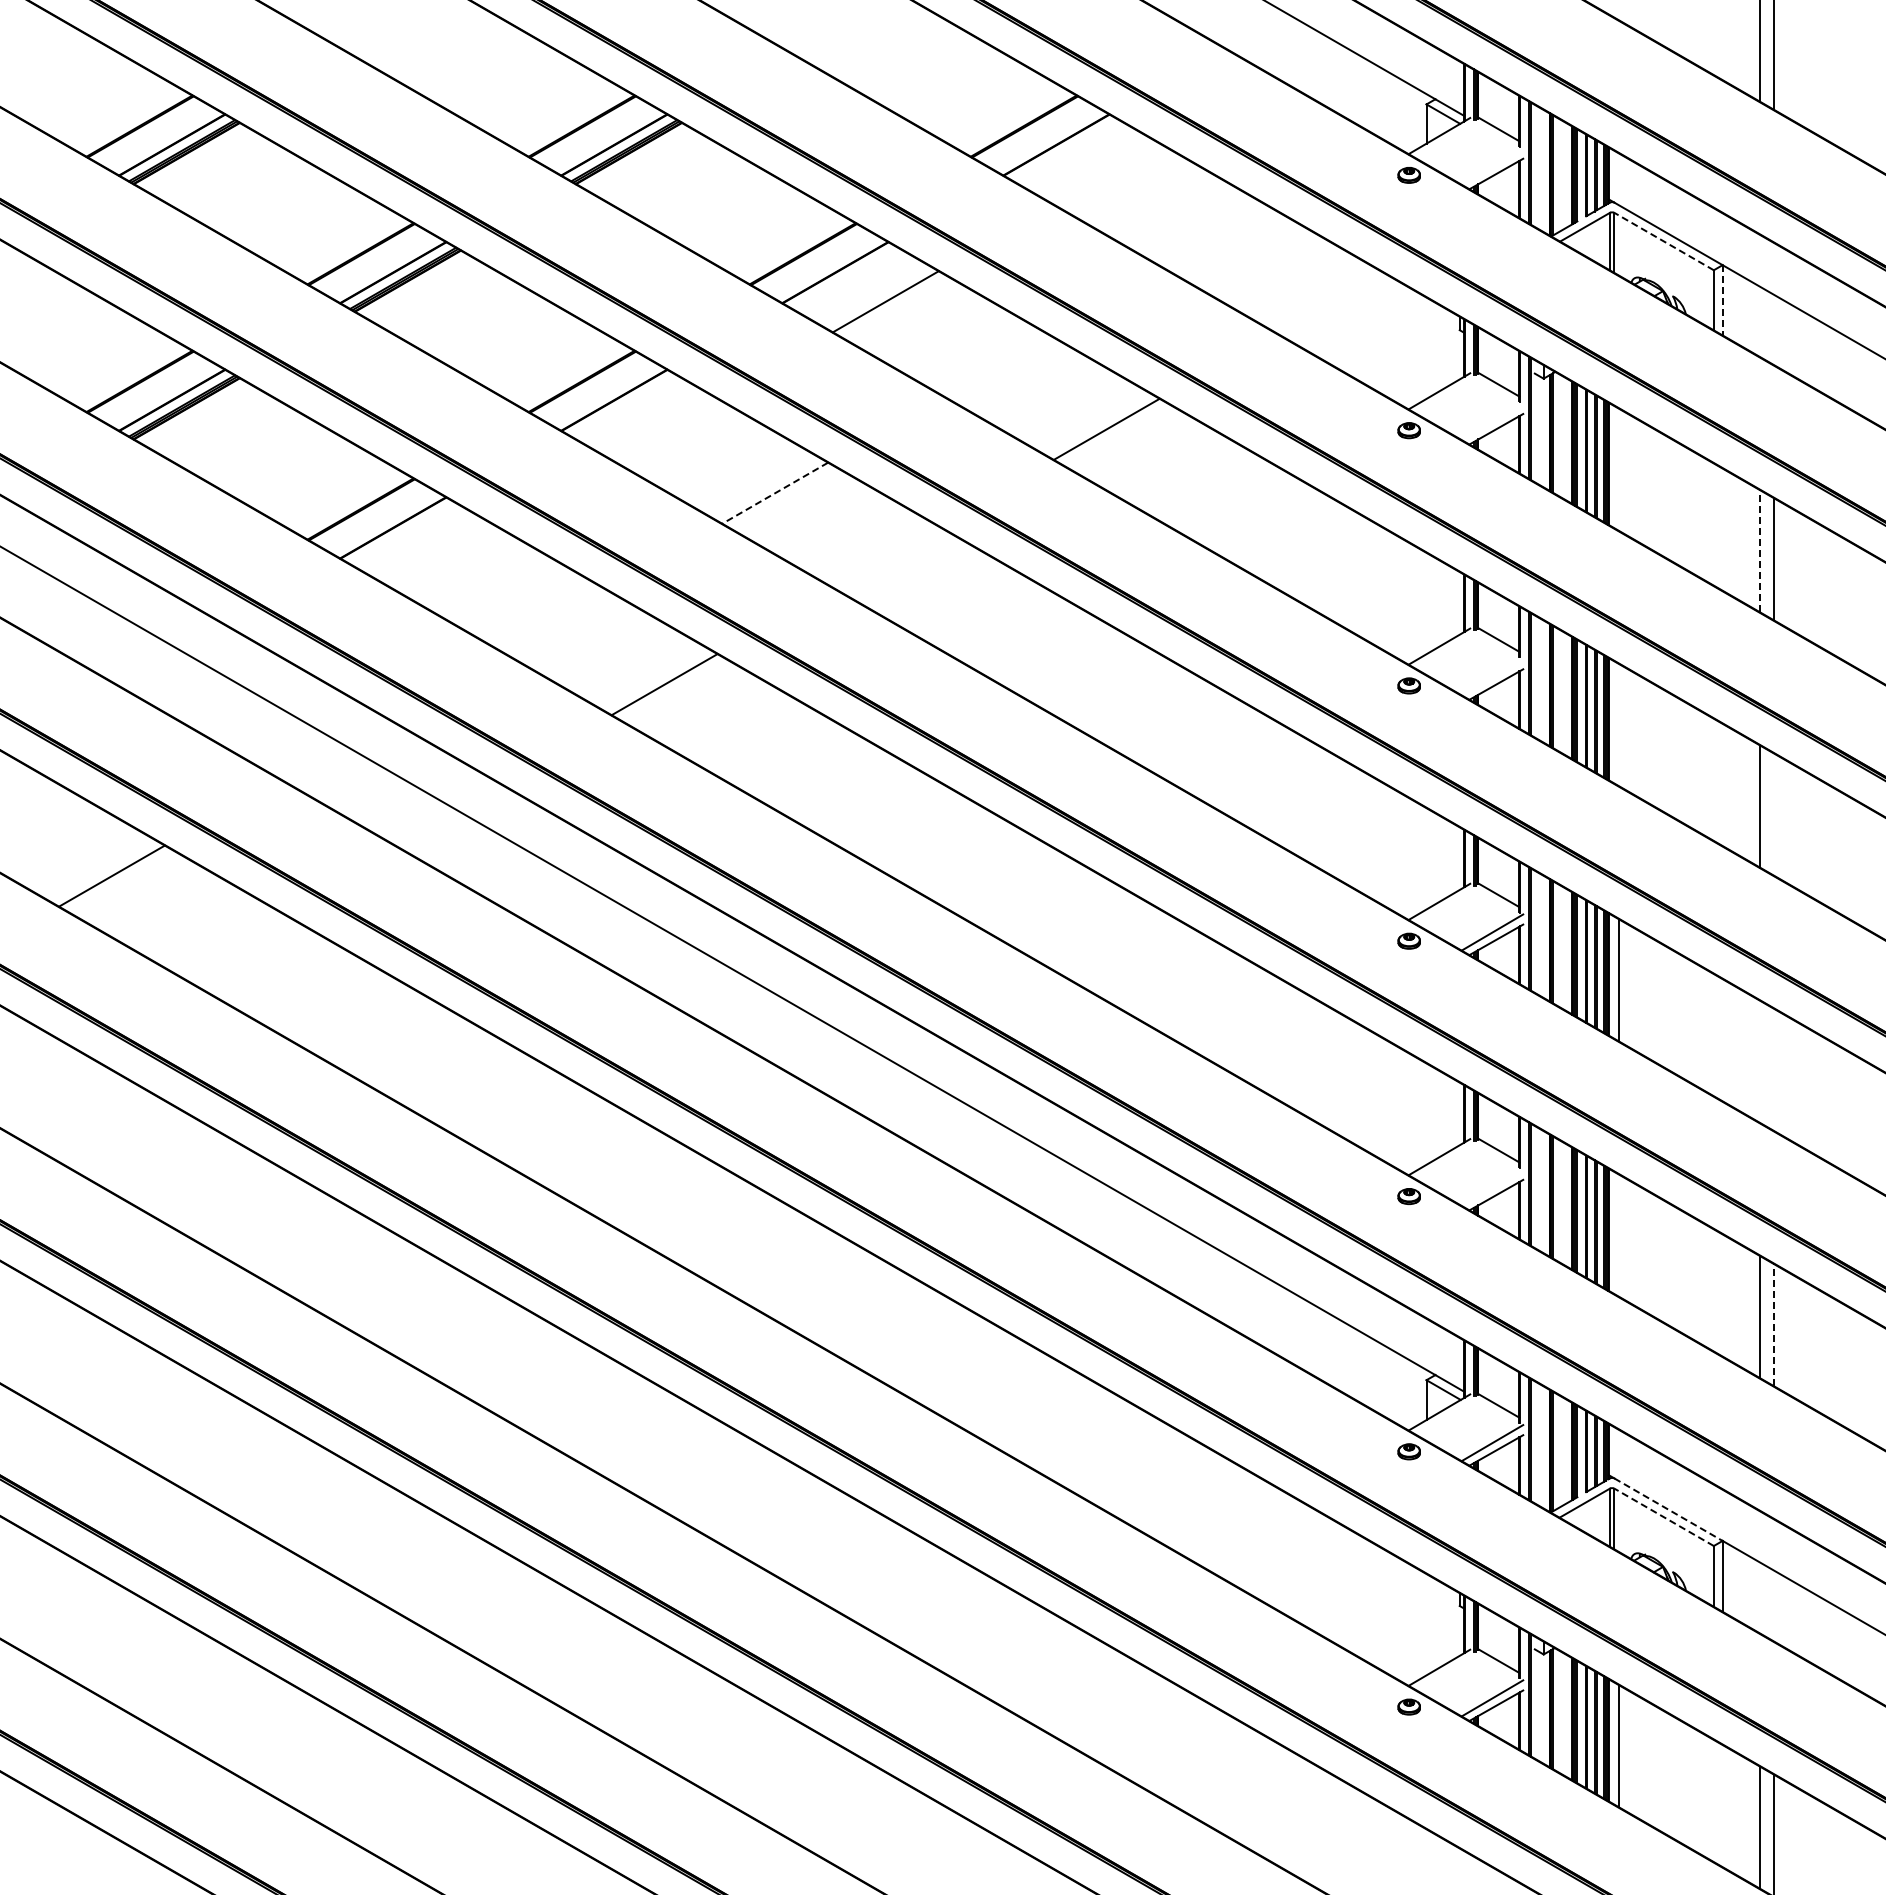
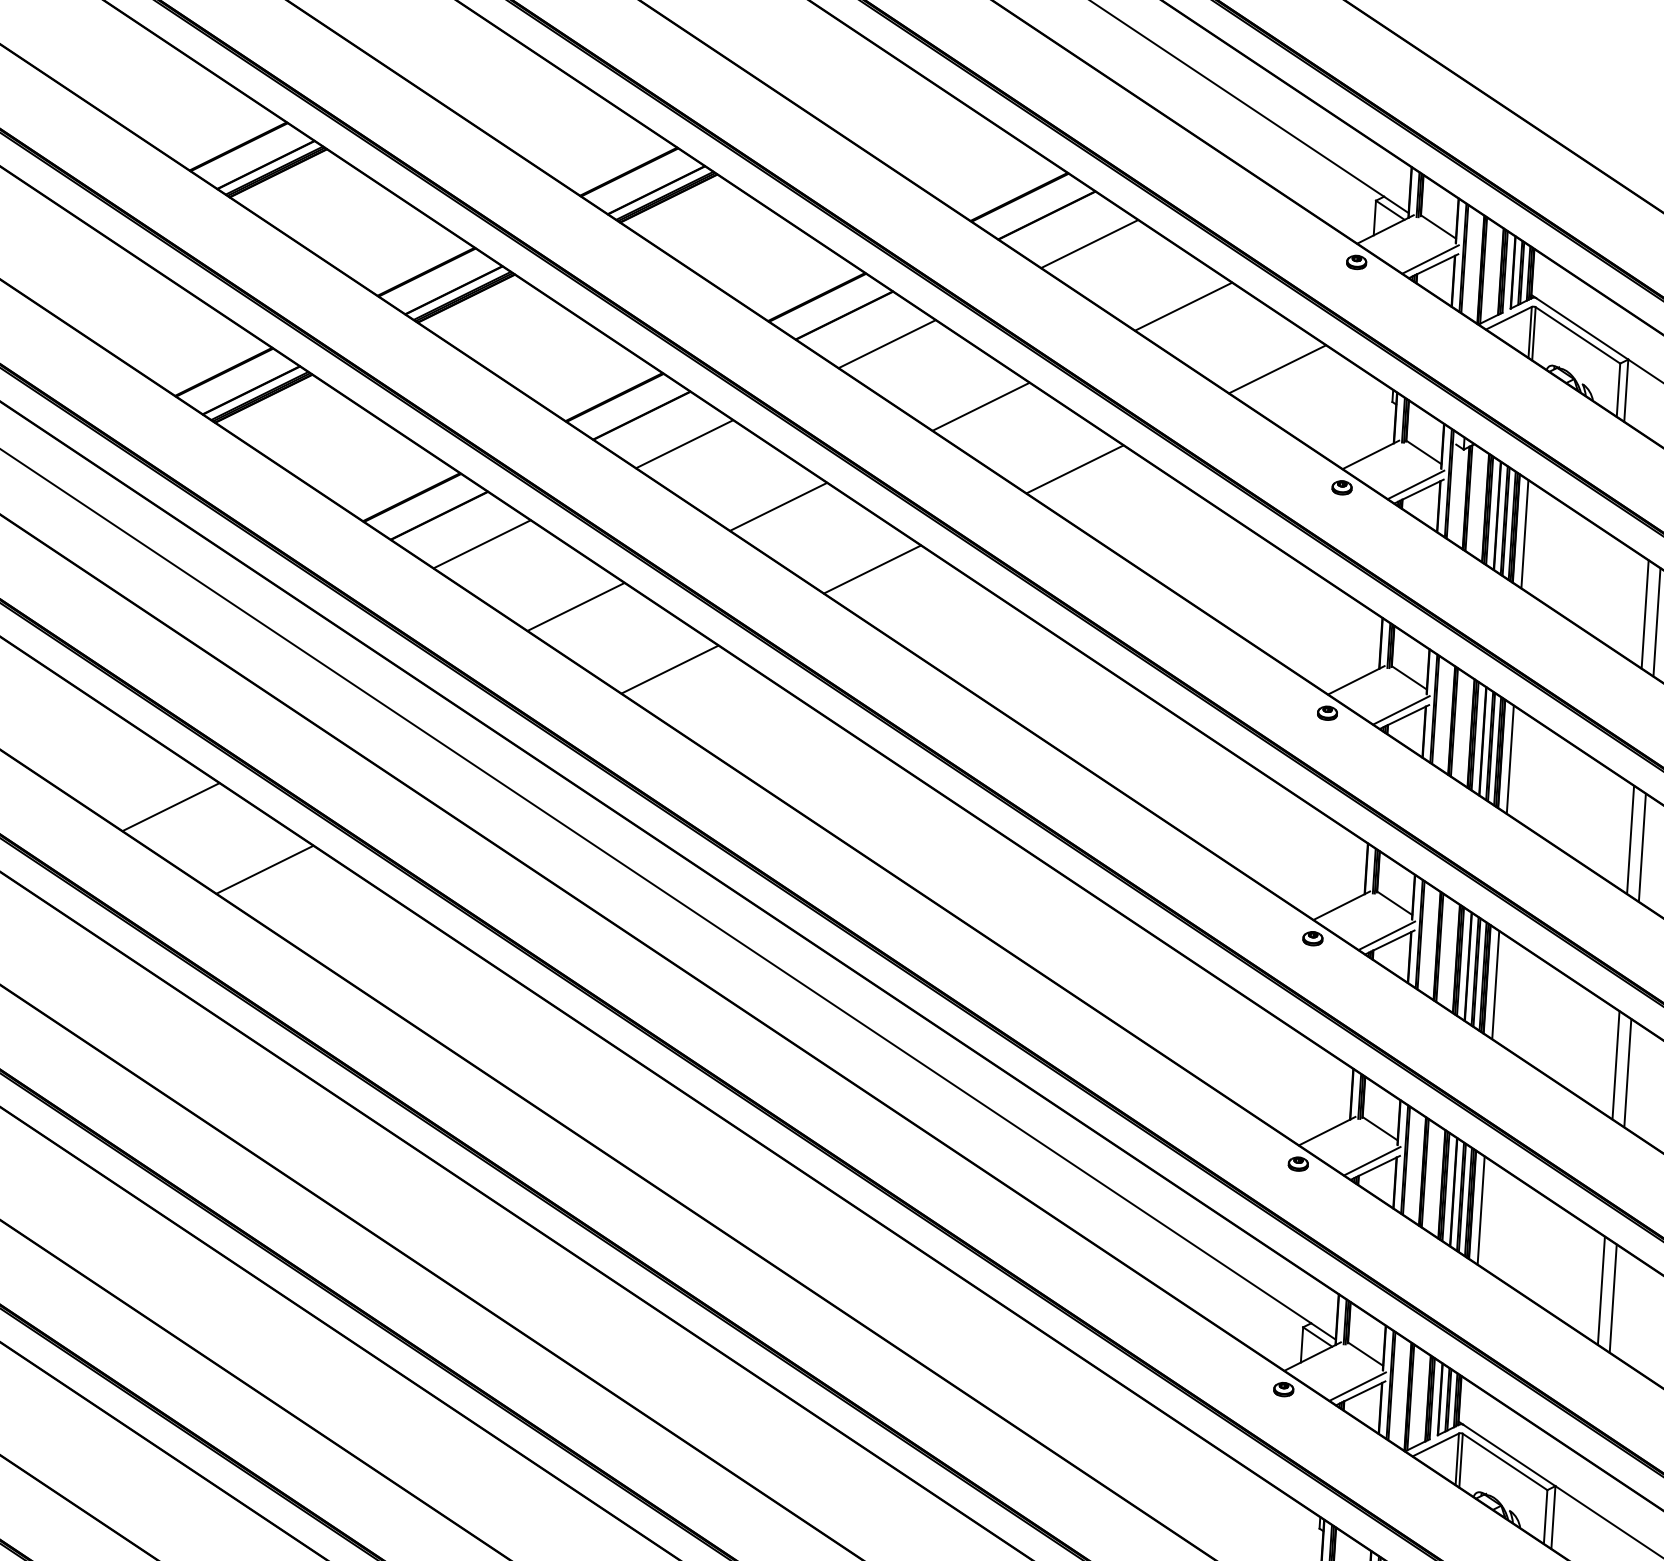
line: (1492, 166) -> (1430, 259), added
line: (1106, 173) -> (1089, 243), added
line: (1217, 237) -> (1183, 306), added
line: (1663, 241) -> (1577, 335), dashed -> solid
line: (1722, 300) -> (1626, 390), dashed -> solid
line: (1327, 301) -> (1277, 369), added
line: (996, 365) -> (981, 406), added
line: (1492, 421) -> (1416, 484), added
line: (664, 428) -> (684, 443), added
line: (1618, 469) -> (1524, 534), added
line: (774, 493) -> (777, 507), dashed -> solid
line: (1760, 550) -> (1645, 613), dashed -> solid
line: (443, 556) -> (482, 543), added
line: (885, 556) -> (872, 569), added
line: (554, 620) -> (576, 606), added
line: (1492, 677) -> (1401, 710), added
line: (1618, 724) -> (1510, 759), added
line: (1774, 814) -> (1642, 847), added
line: (222, 939) -> (265, 869), added
line: (1760, 1061) -> (1616, 1064), added
line: (1774, 1069) -> (1628, 1072), added
line: (1492, 1187) -> (1372, 1160), added
line: (1618, 1235) -> (1480, 1210), added
line: (1774, 1324) -> (1613, 1298), dashed -> solid
line: (1668, 1509) -> (1509, 1455), dashed -> solid
line: (1663, 1517) -> (1504, 1462), dashed -> solid

